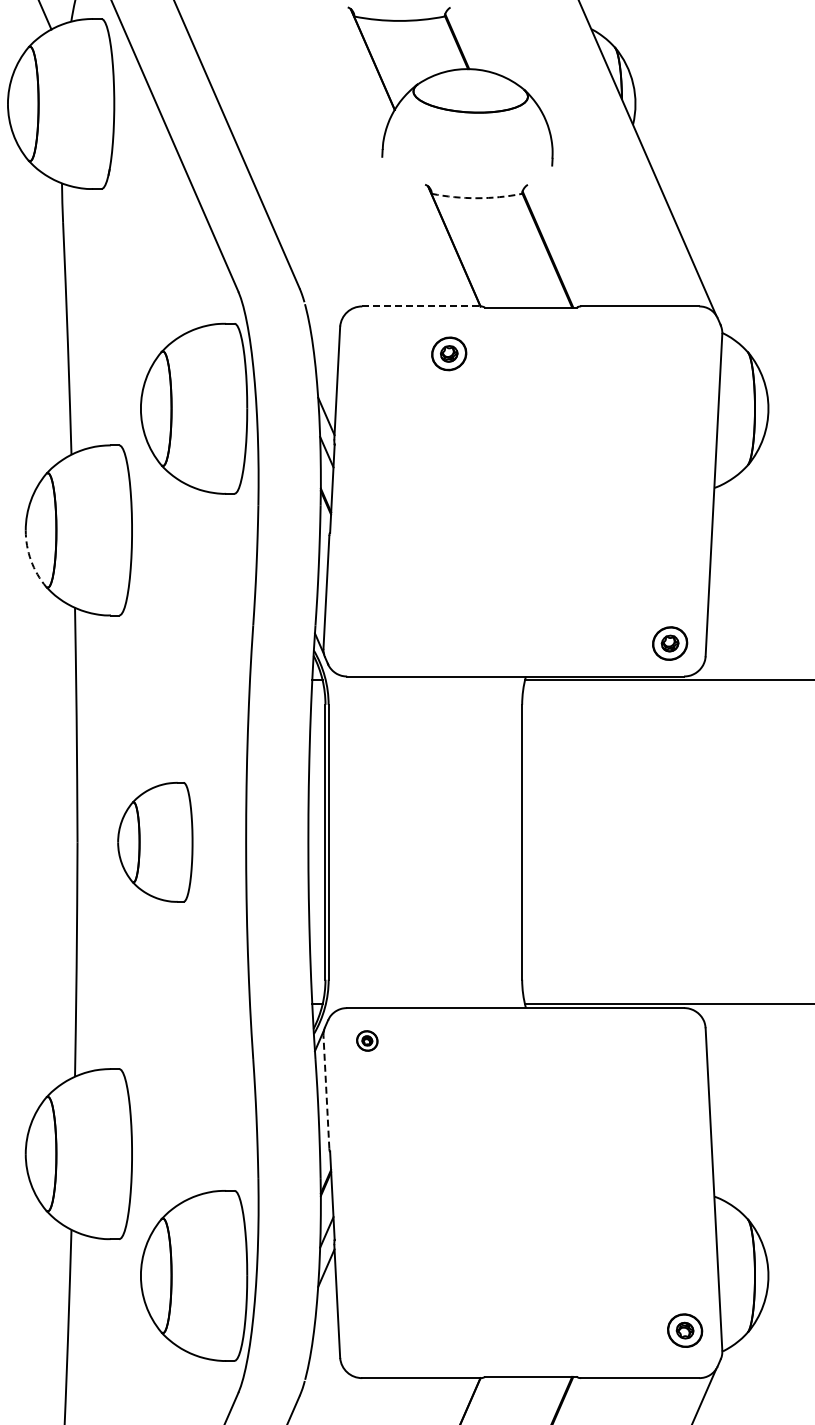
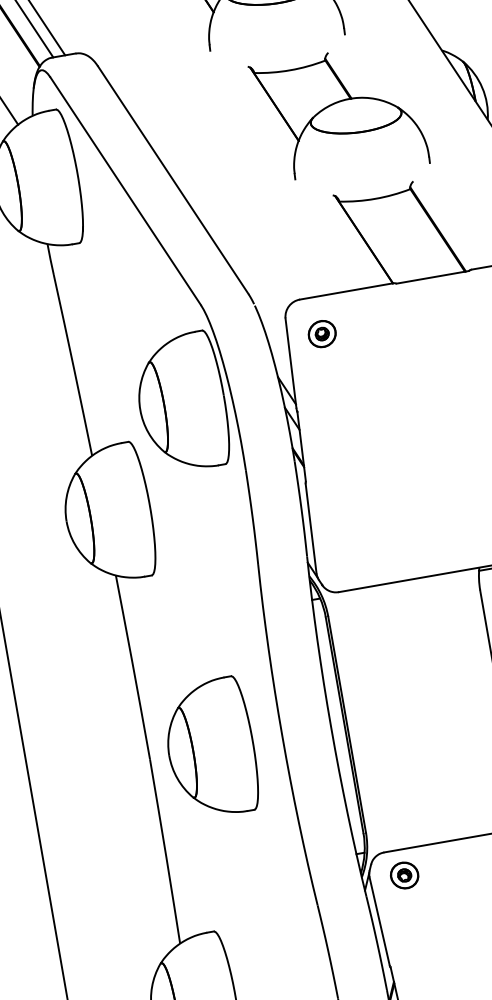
arc: (476, 198) -> (374, 199), dashed -> solid
line: (421, 306) -> (346, 291), dashed -> solid
part: (449, 353) -> (322, 333), moved
arc: (31, 560) -> (75, 544), dashed -> solid
part: (155, 842) -> (211, 748), size x1.43
part: (367, 1040) -> (404, 875), size x1.67
line: (326, 1091) -> (379, 920), dashed -> solid

